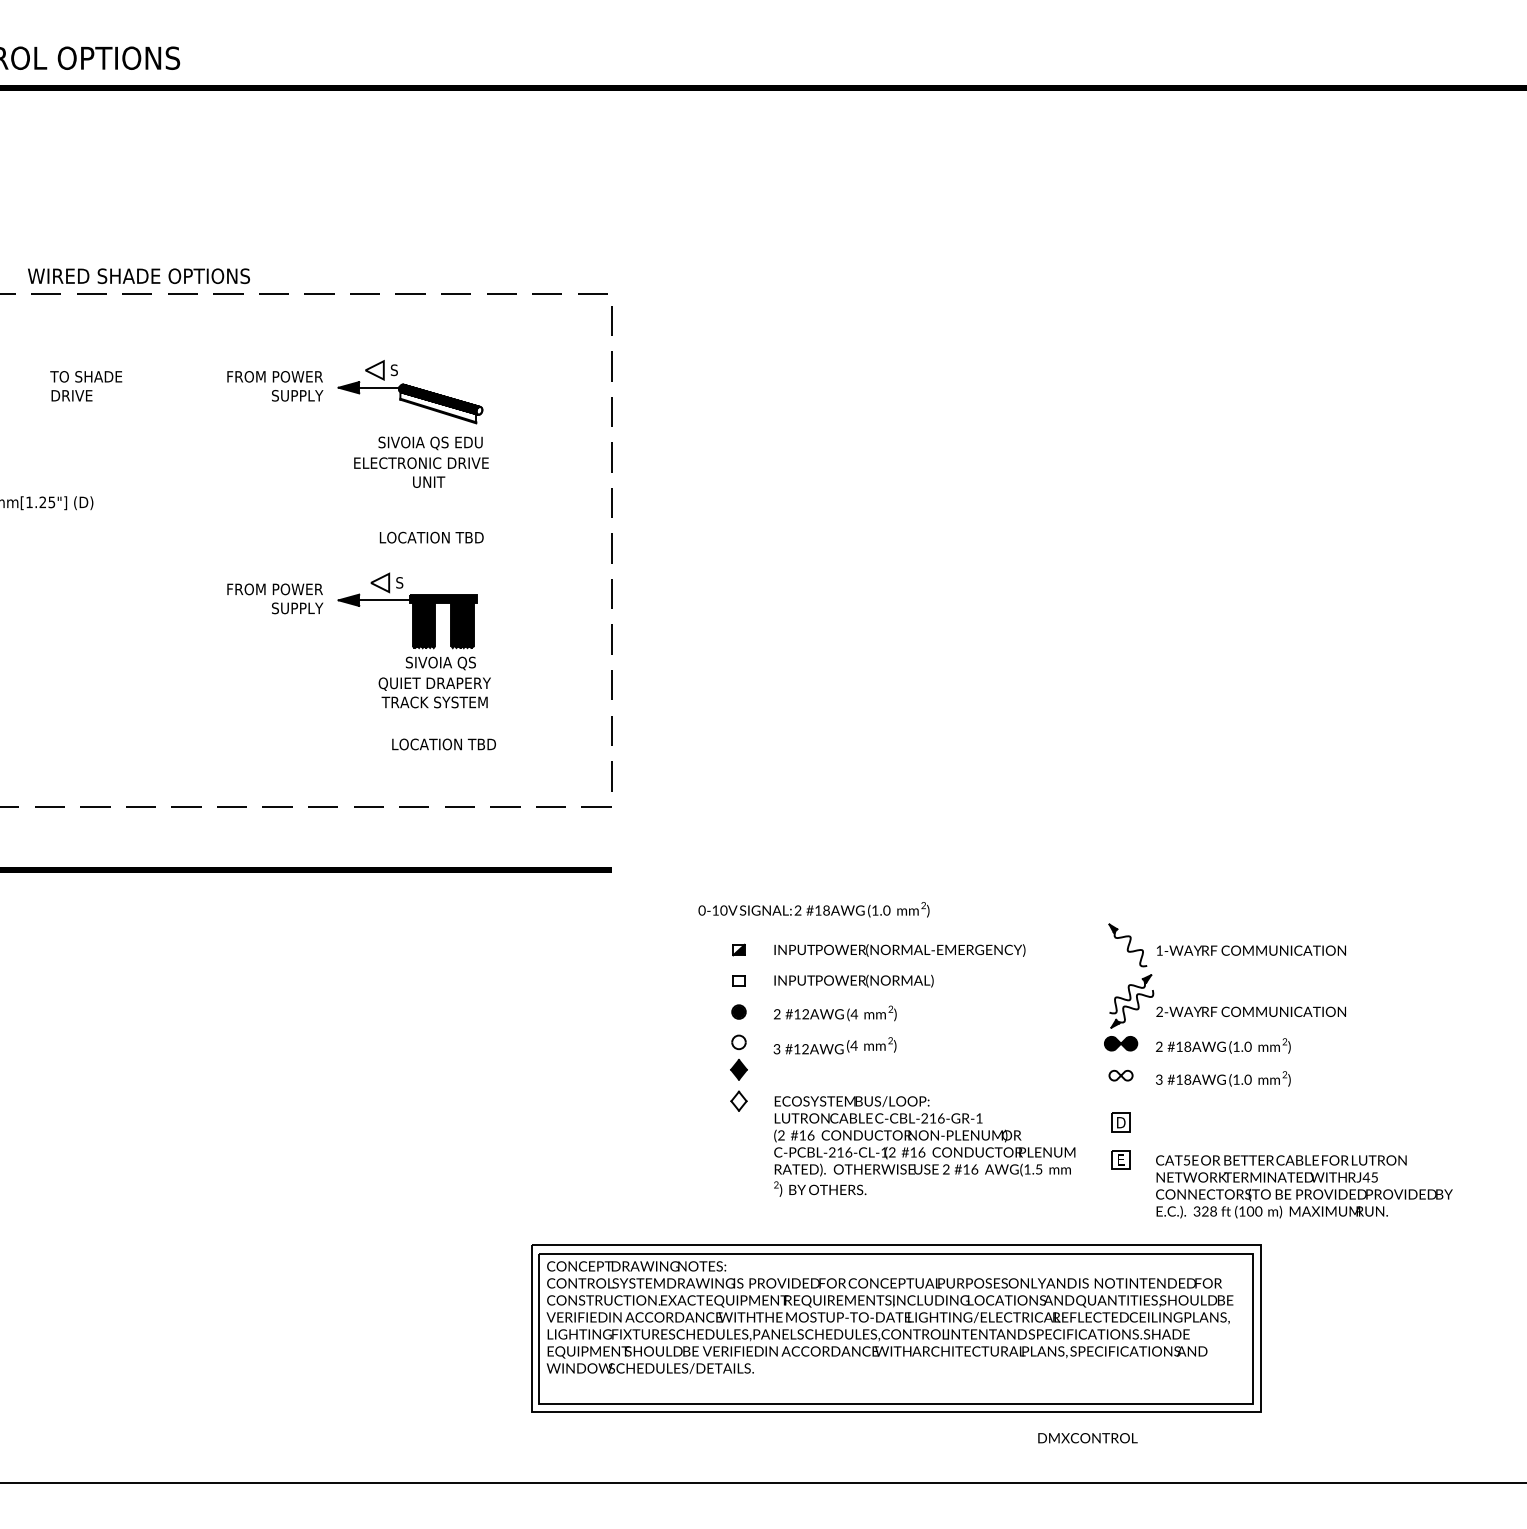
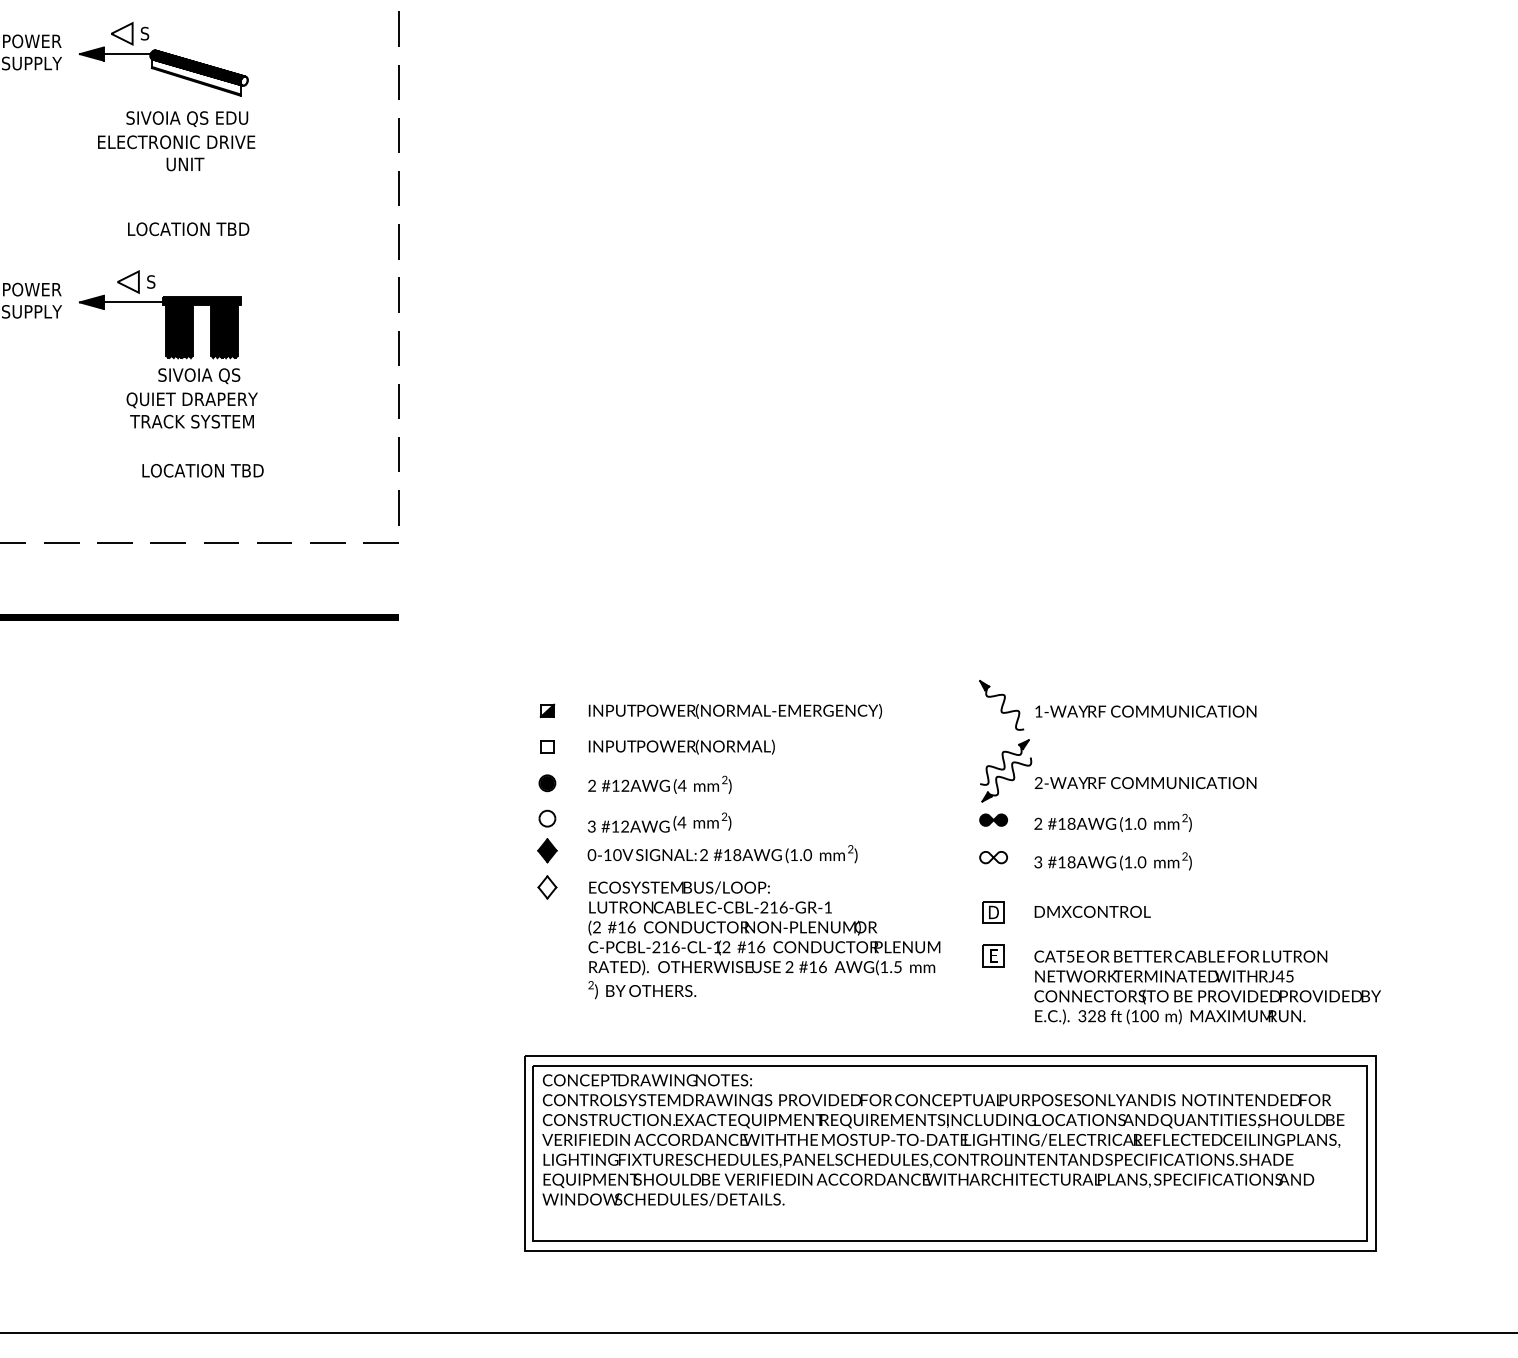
text: (813, 909) -> (722, 853), moved
part: (1120, 1043) -> (993, 819), size x0.71
part: (896, 1328) -> (950, 1152), moved
text: (1087, 1438) -> (1092, 912), moved

